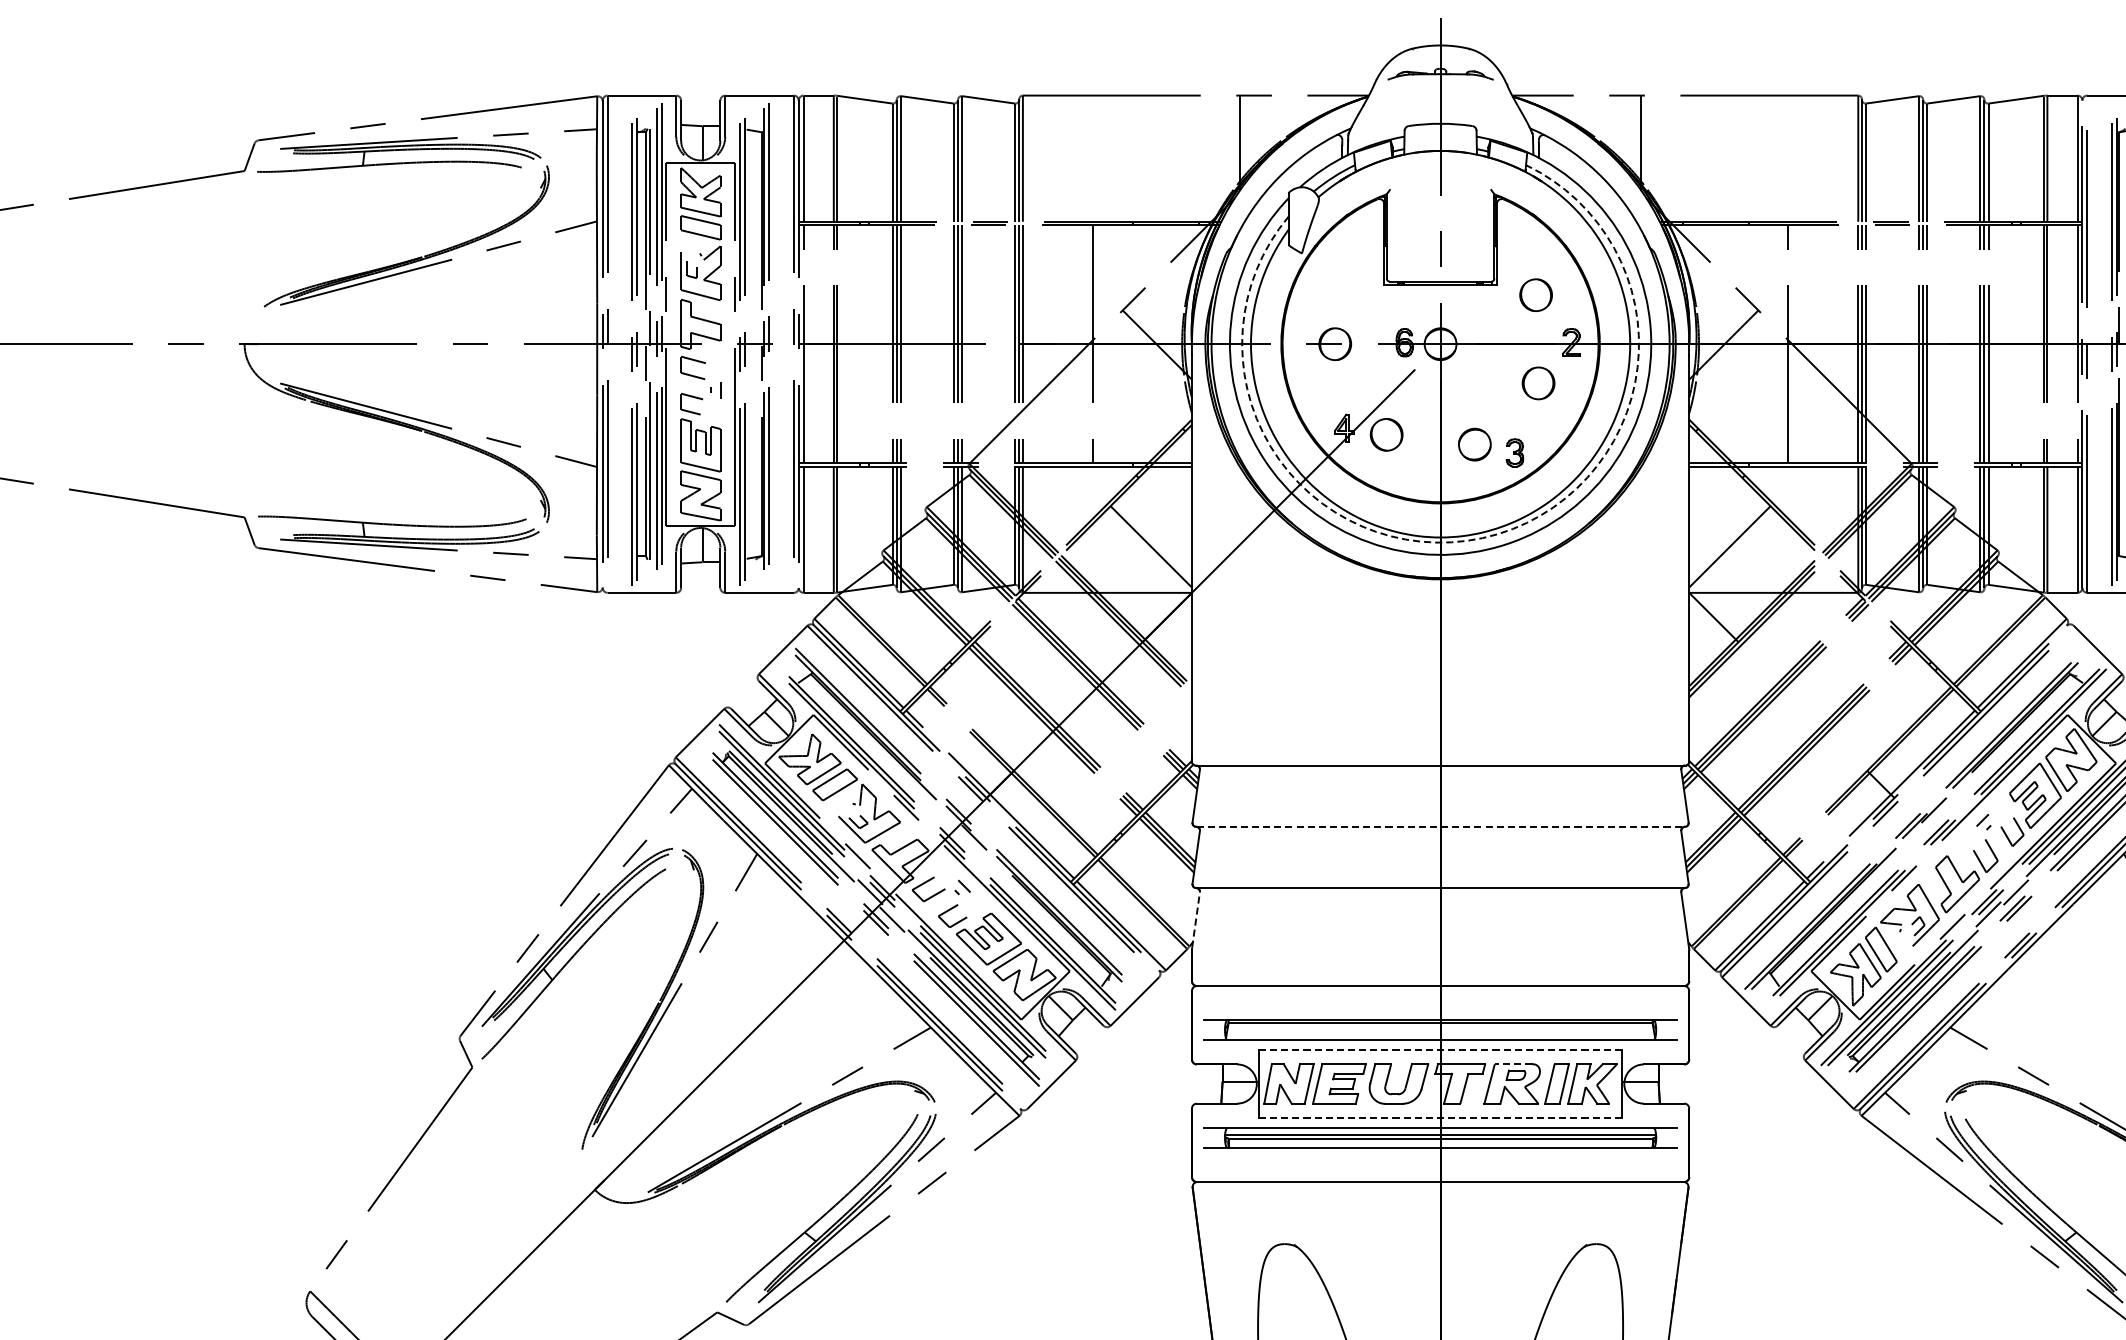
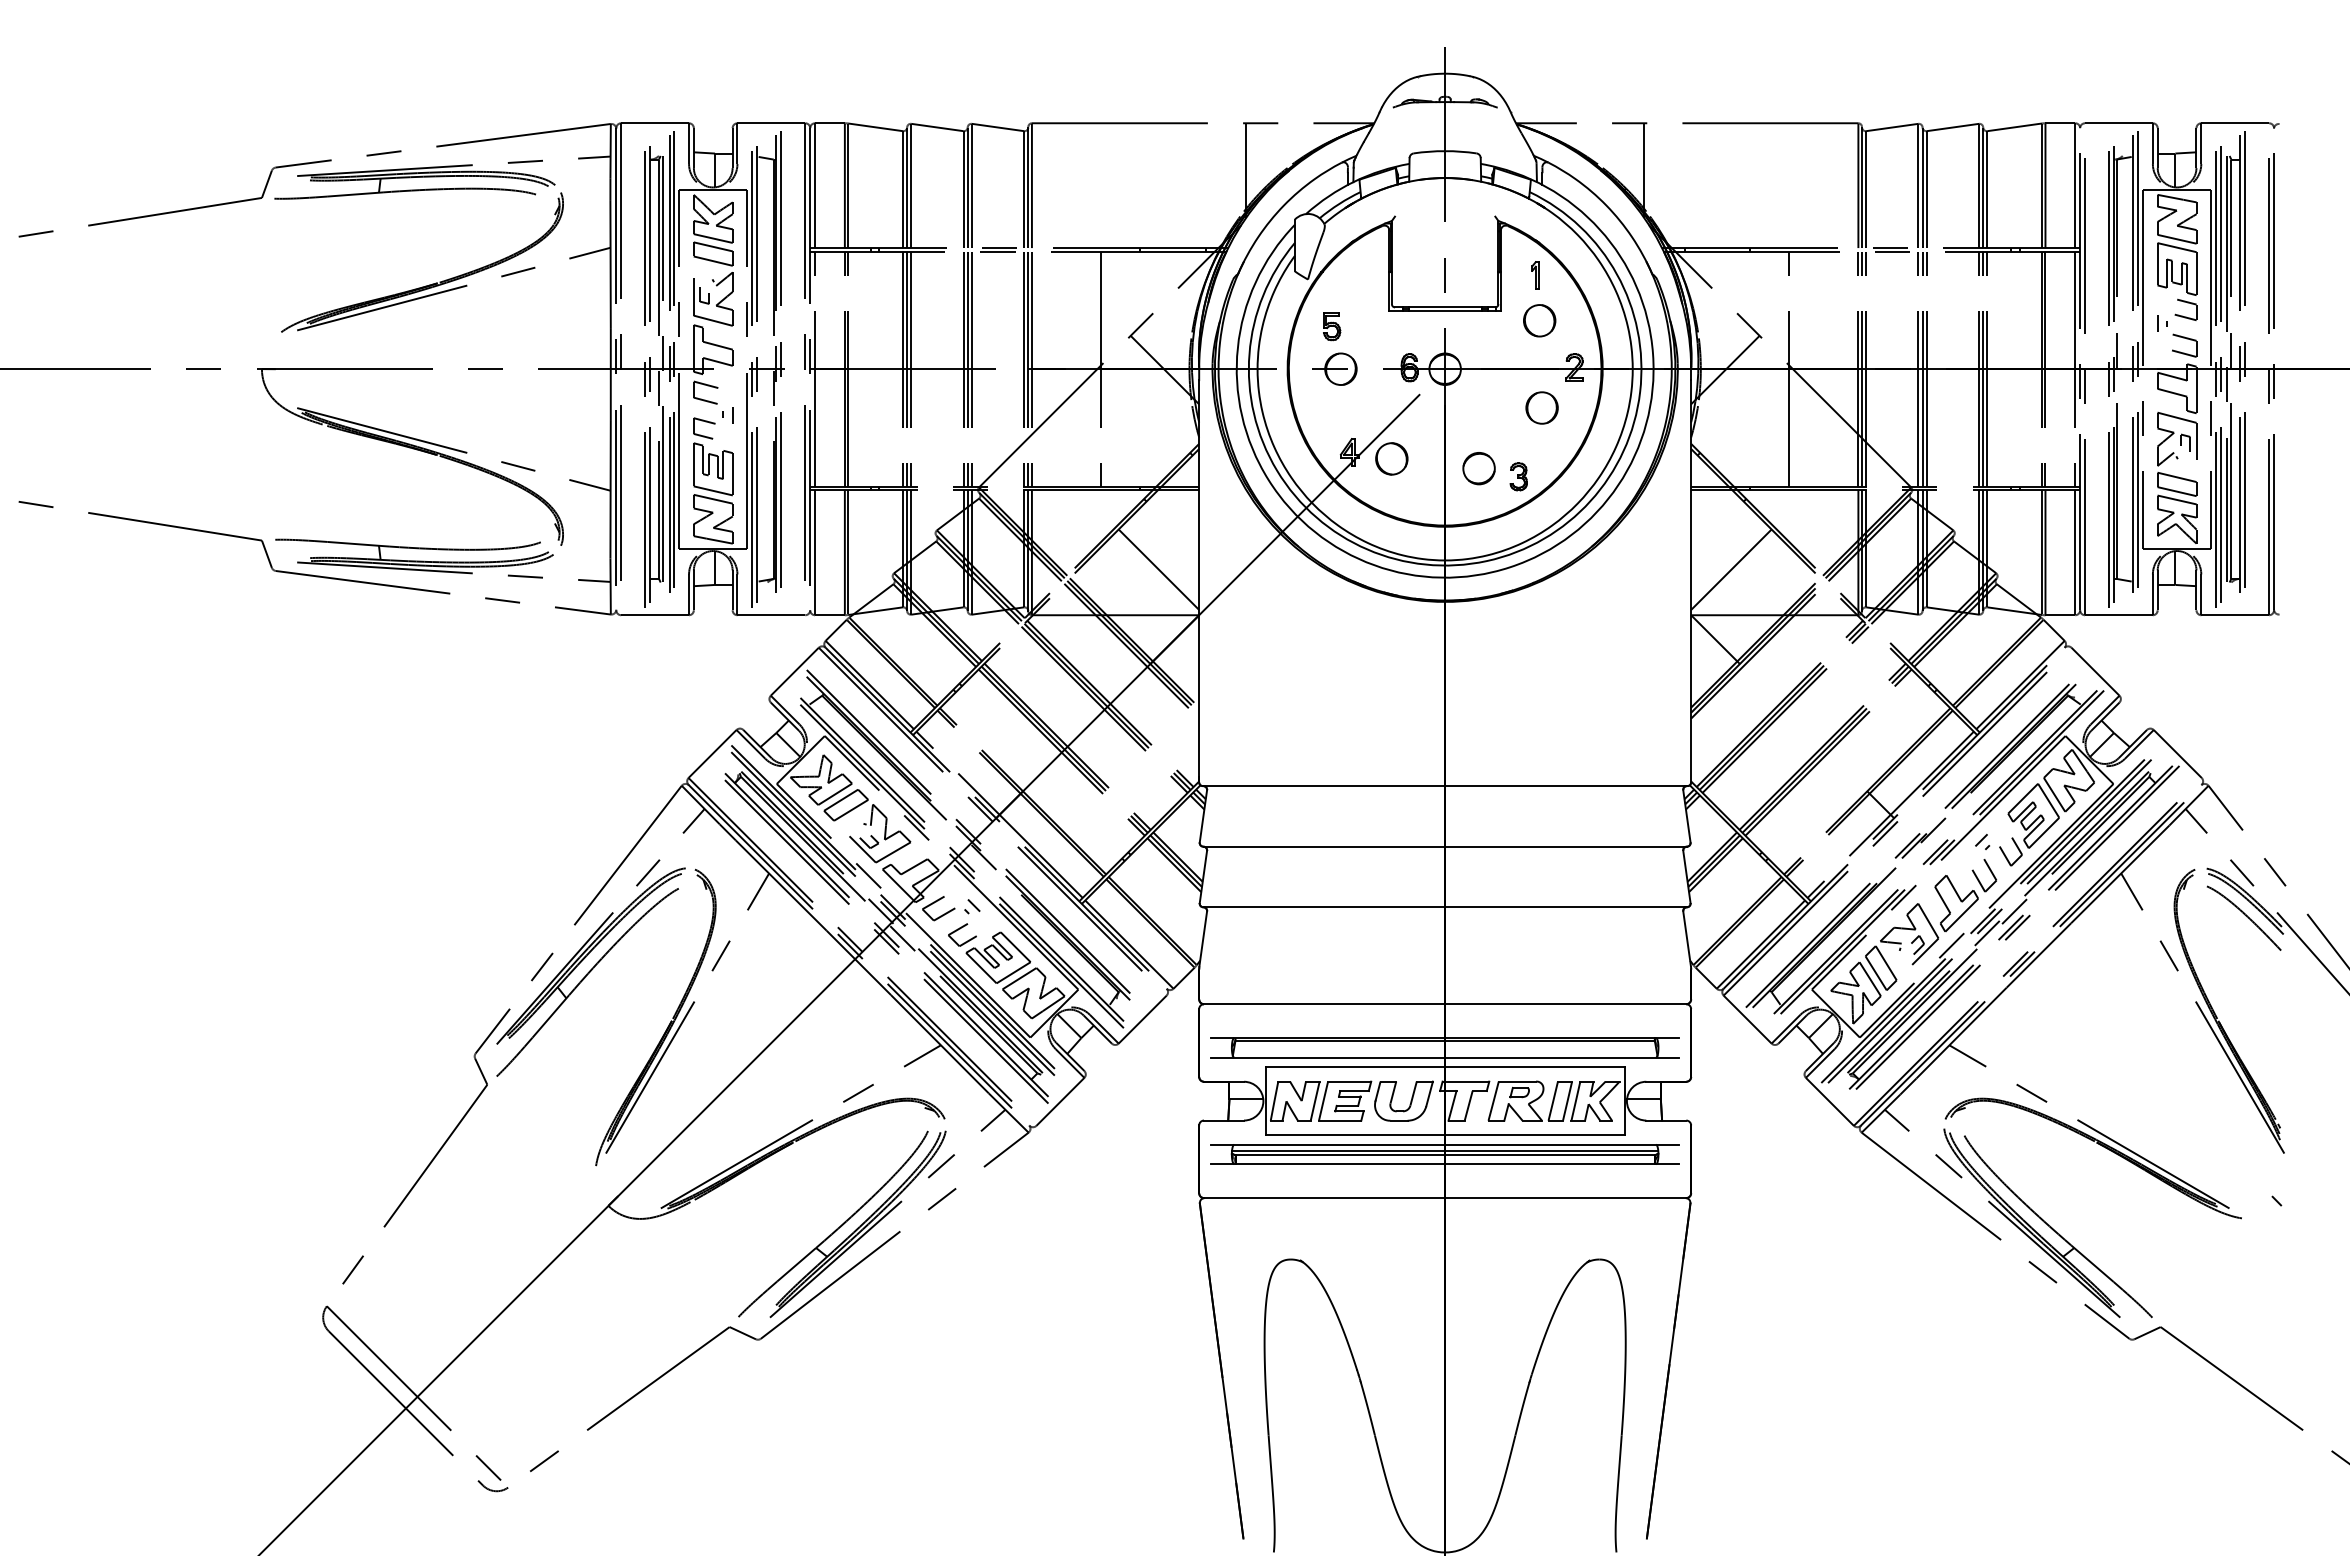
part: (1531, 249) -> (1535, 275), added
part: (1326, 301) -> (1332, 326), added
arc: (1482, 538) -> (1486, 561), dashed -> solid
line: (1440, 826) -> (1445, 846), dashed -> solid
line: (1196, 919) -> (1203, 938), dashed -> solid
line: (1439, 1050) -> (1444, 1067), dashed -> solid
line: (1513, 1064) -> (1517, 1081), dashed -> solid
line: (1439, 1118) -> (1444, 1135), dashed -> solid

